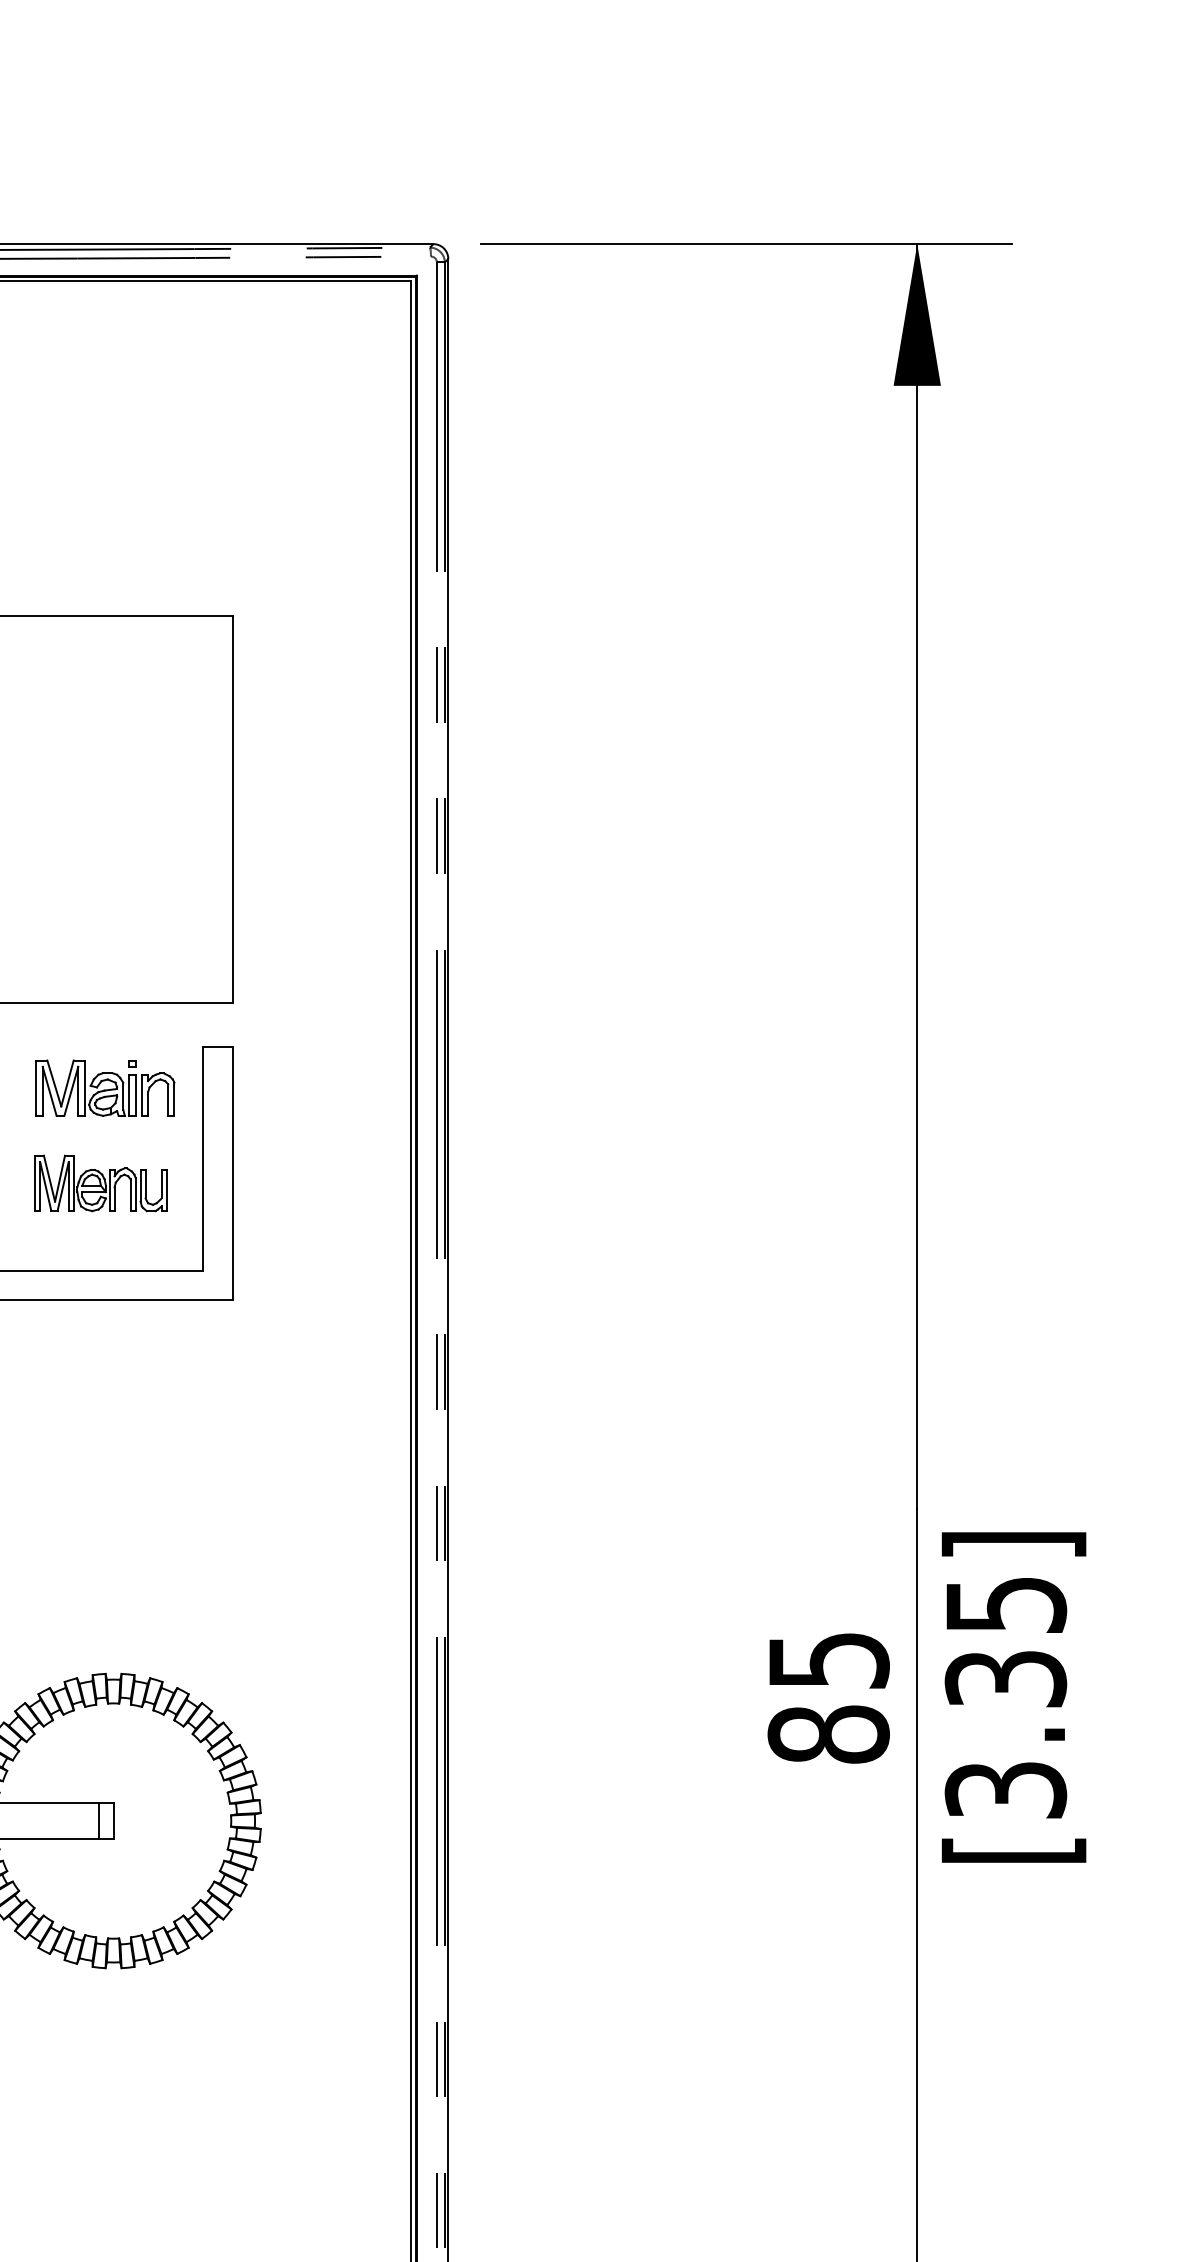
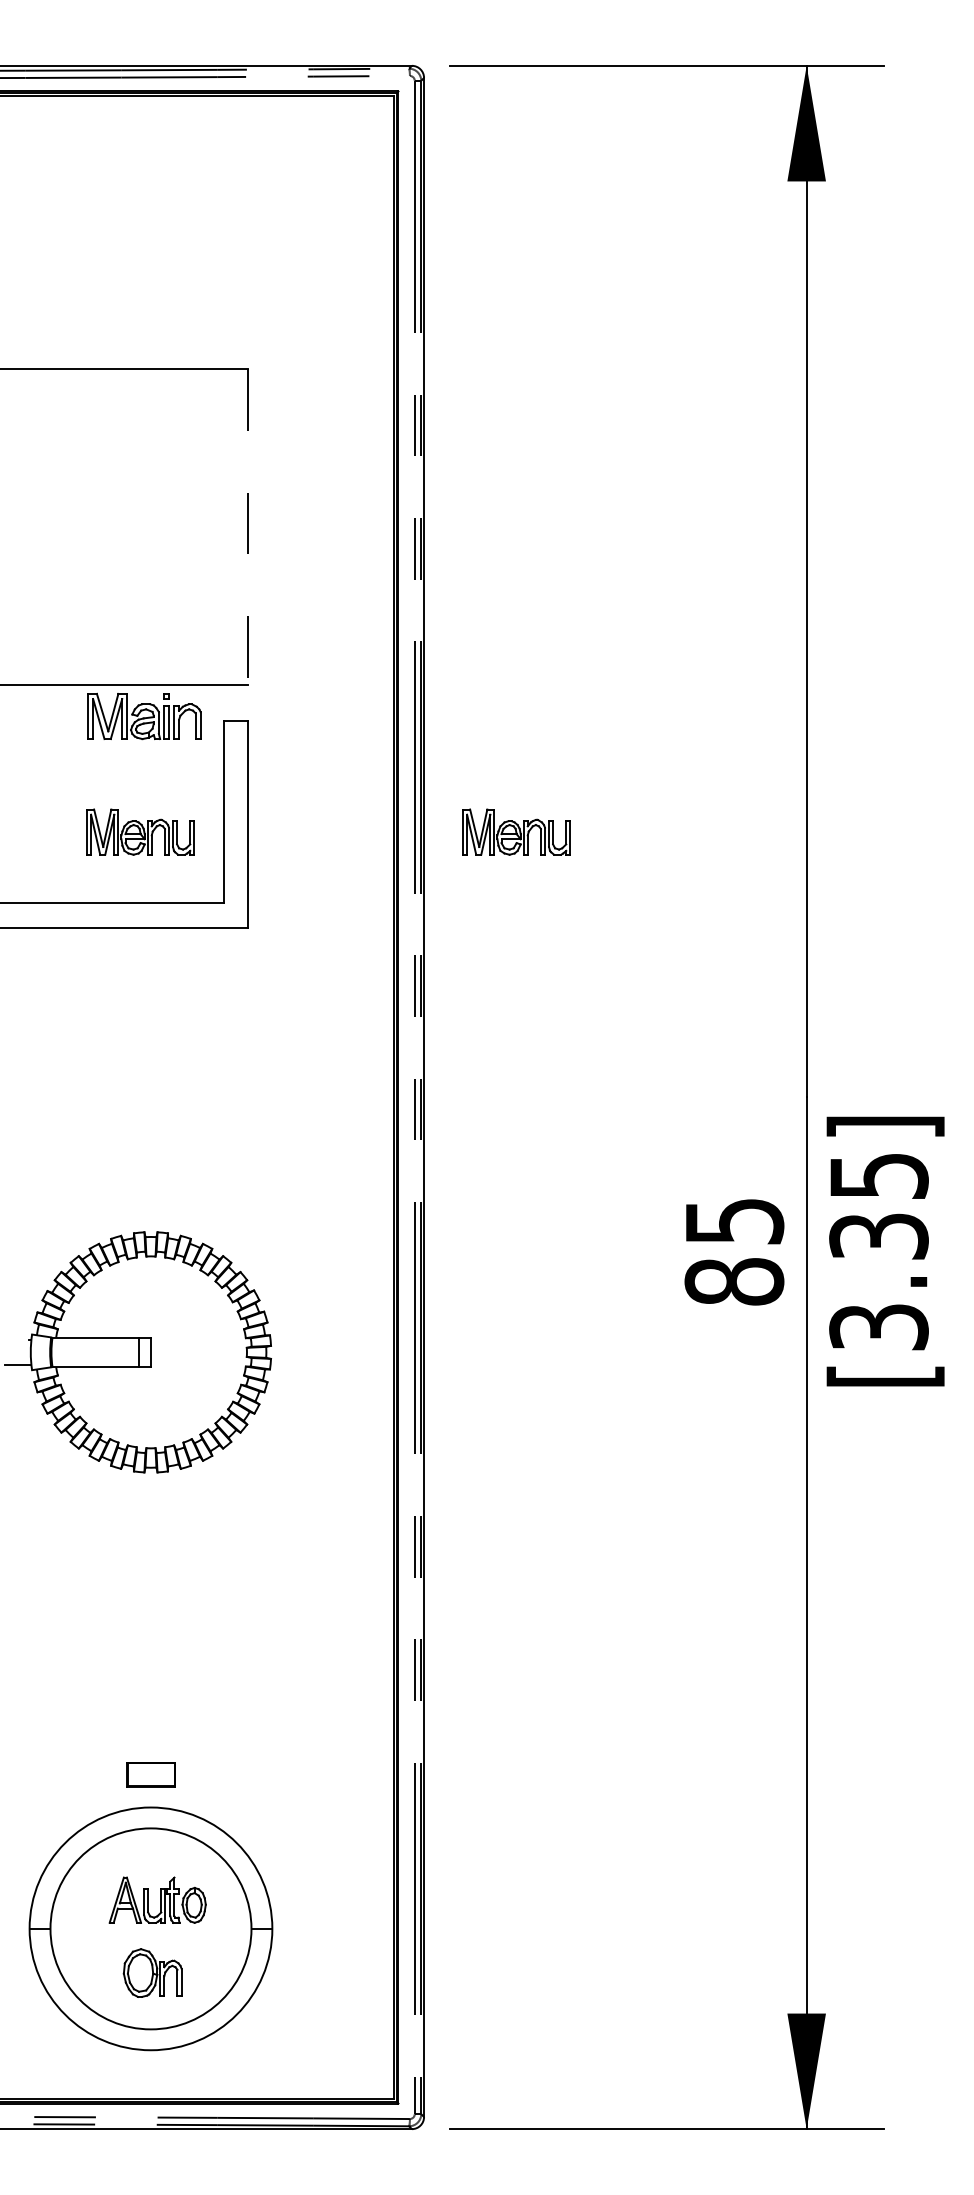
line: (233, 810) -> (248, 527), solid -> dashed
part: (105, 1088) -> (144, 716), moved
part: (561, 1182) -> (516, 831), added

